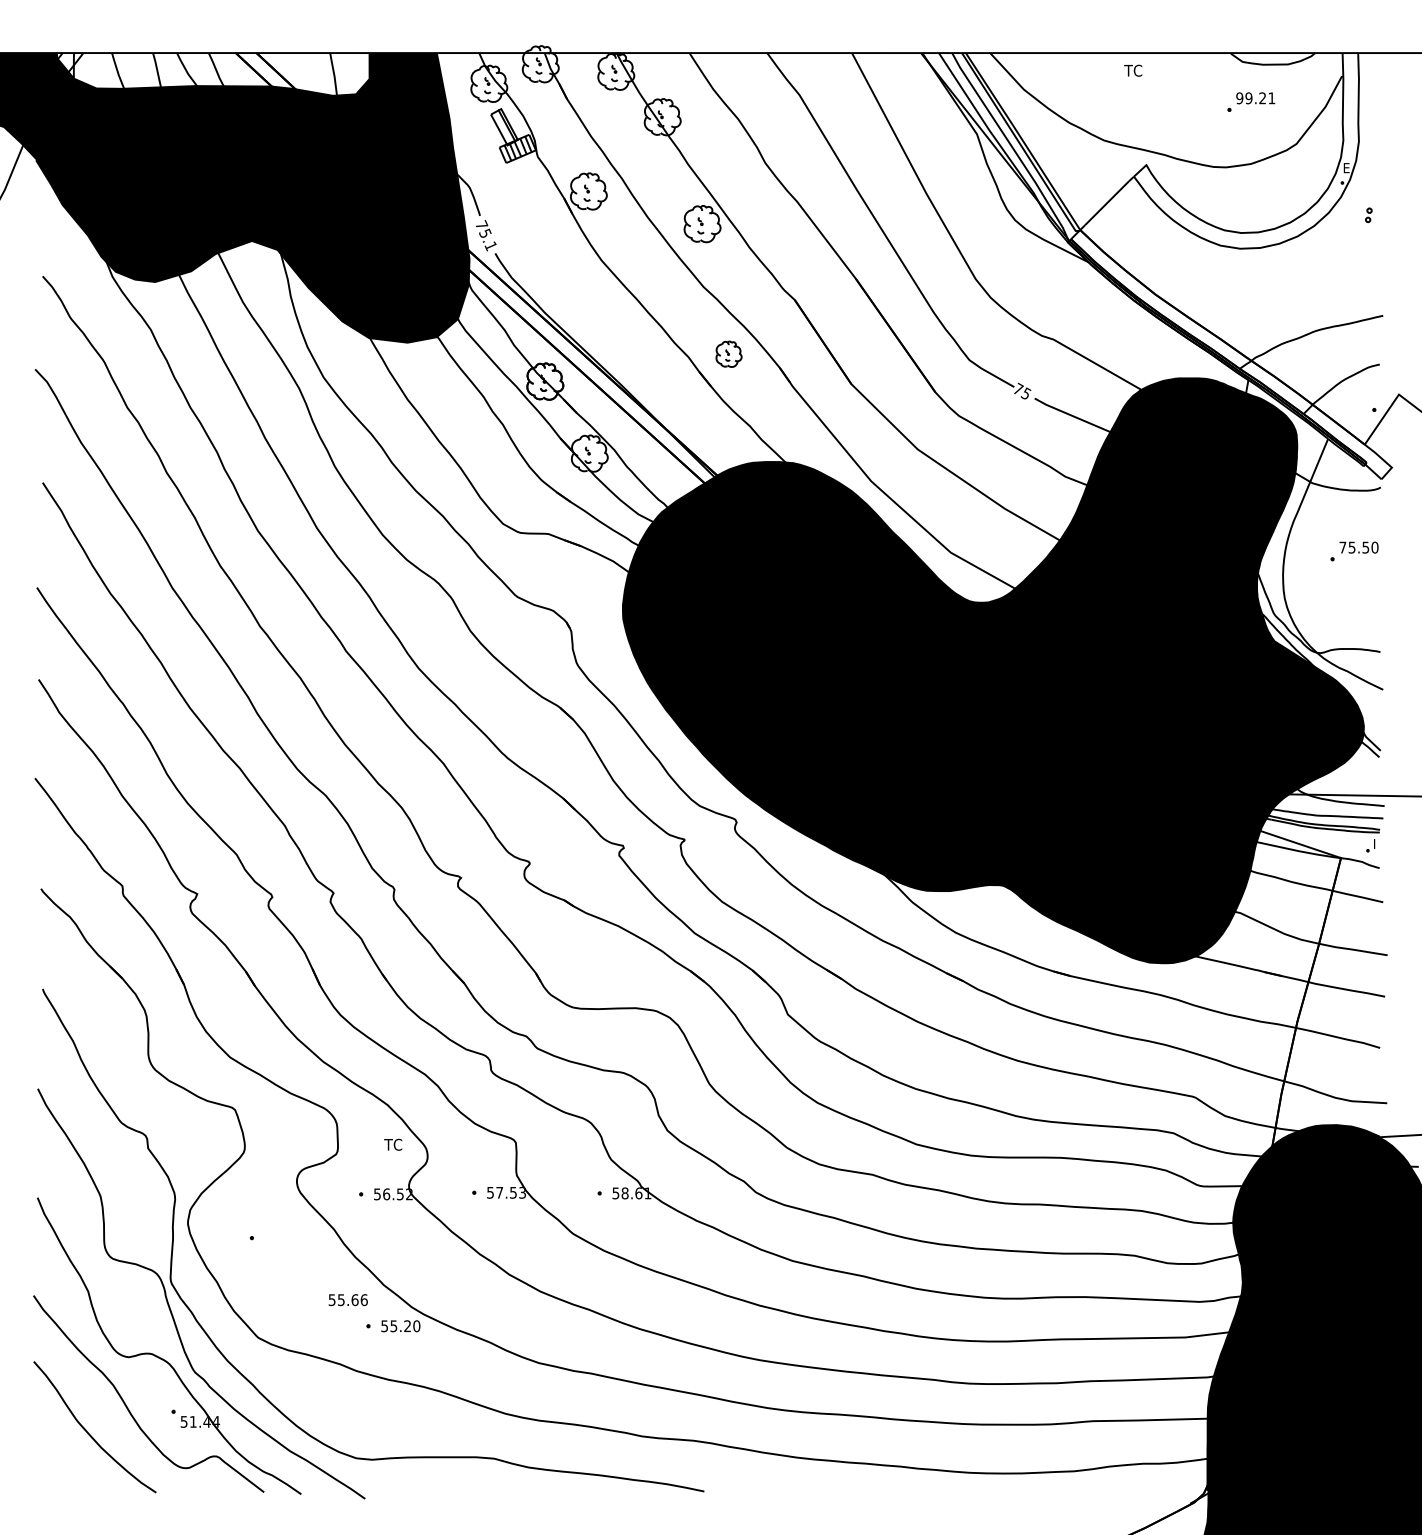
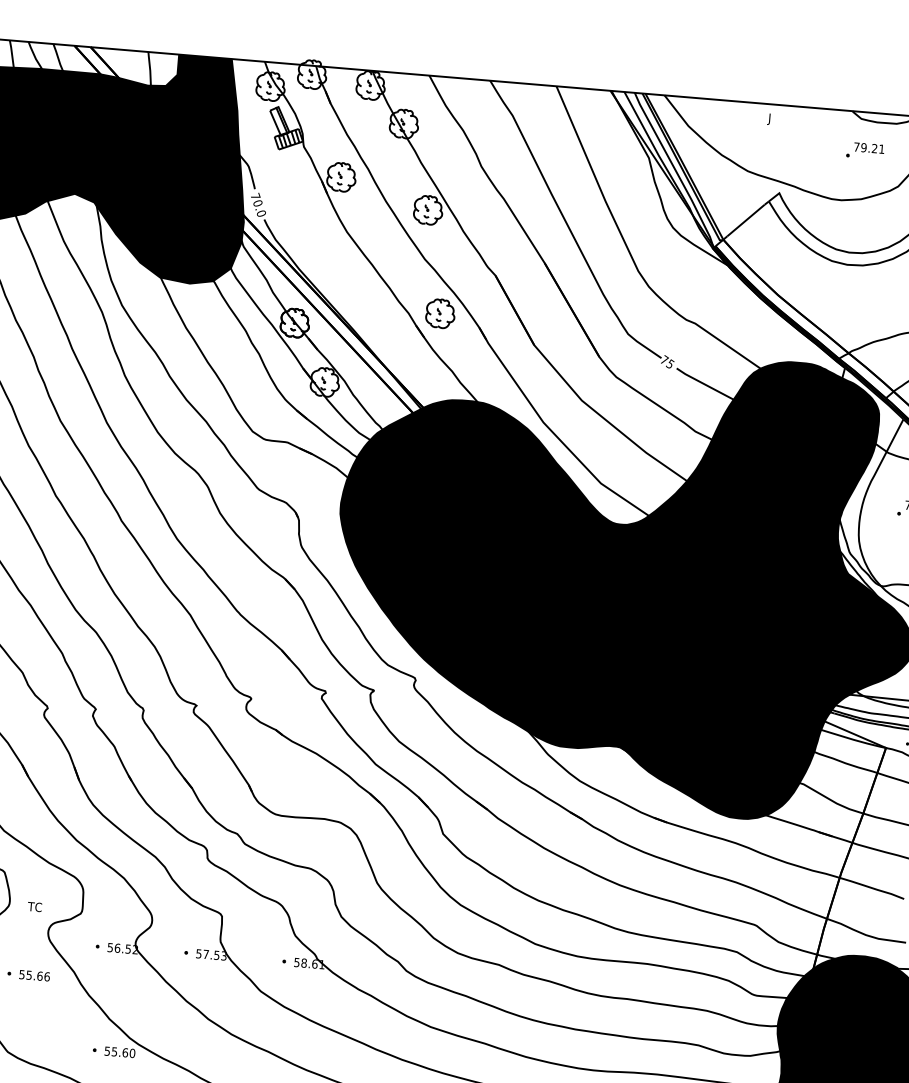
text: (1132, 71) -> (774, 119), TC -> J
text: (1239, 98) -> (856, 147), 99.21 -> 79.21
text: (487, 239) -> (259, 208), 75.1 -> 70.0
part: (728, 354) -> (440, 313), size x1.43
text: (393, 1144) -> (35, 906), moved
text: (347, 1300) -> (34, 976), moved
text: (407, 1326) -> (125, 1052), 55.20 -> 55.60

